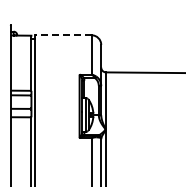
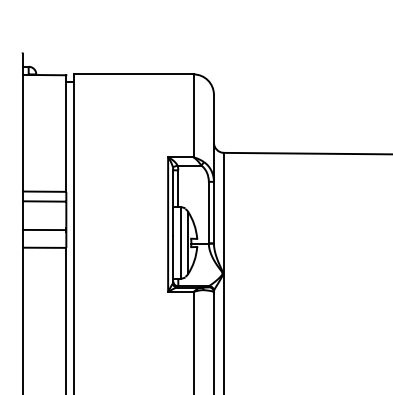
line: (62, 35) -> (132, 74), dashed -> solid

